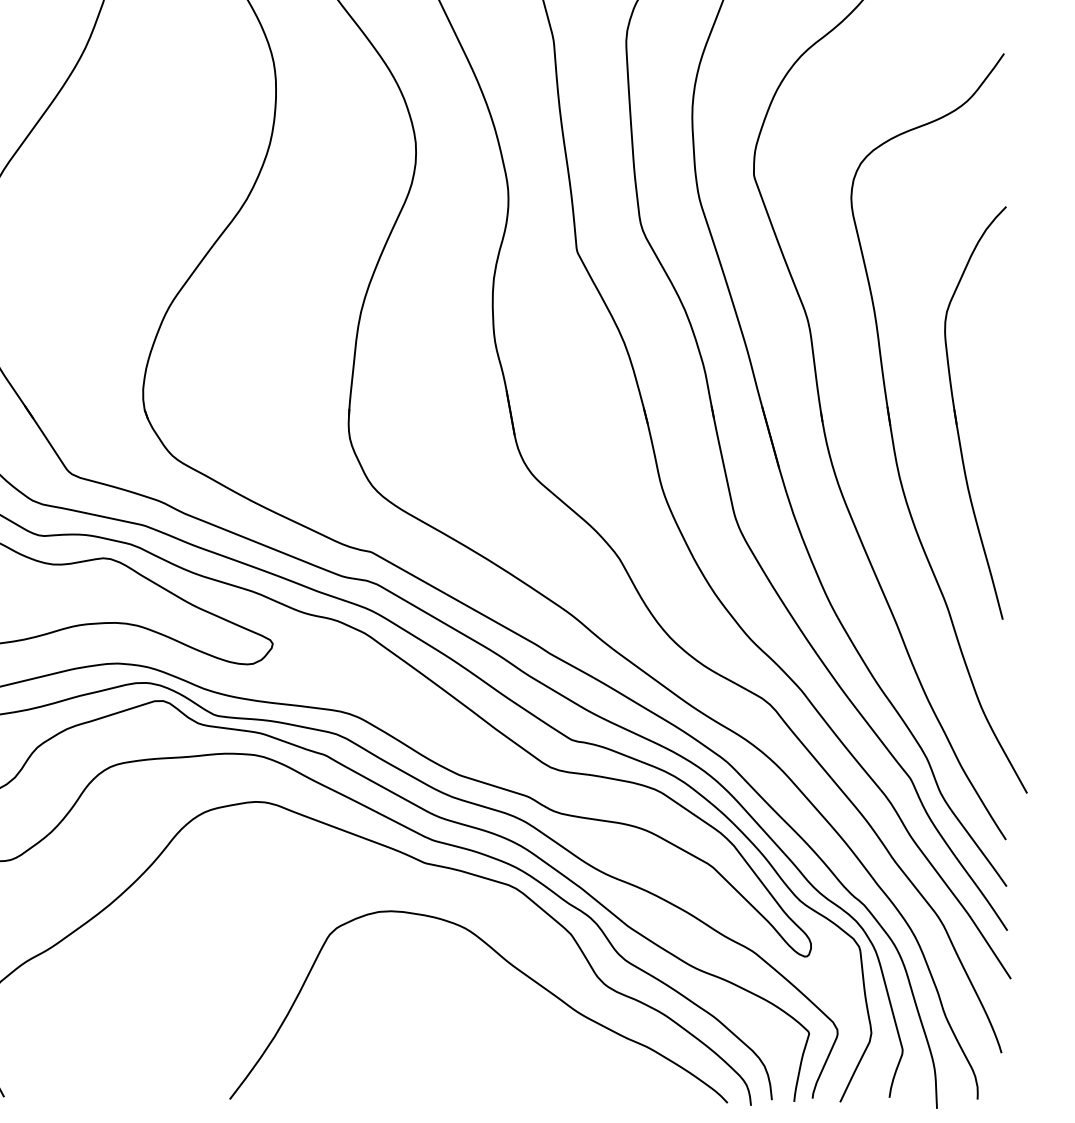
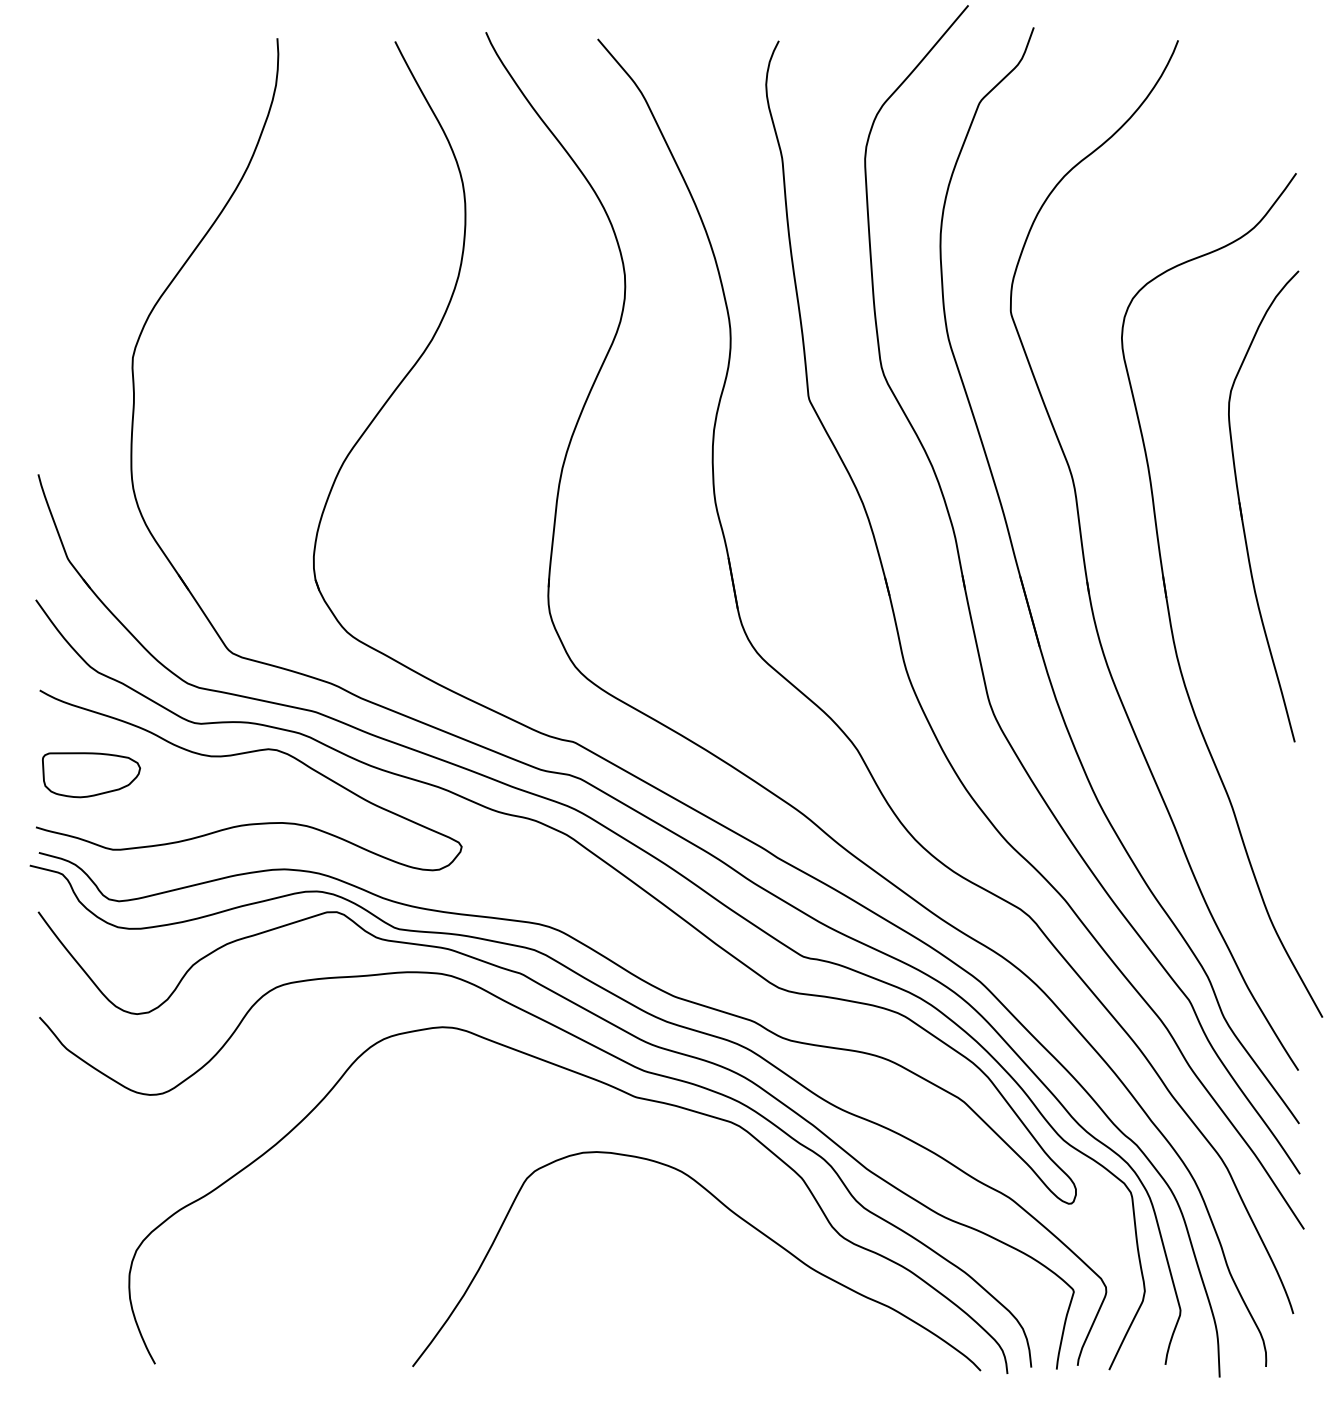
part: (956, 413) -> (1241, 507), moved

